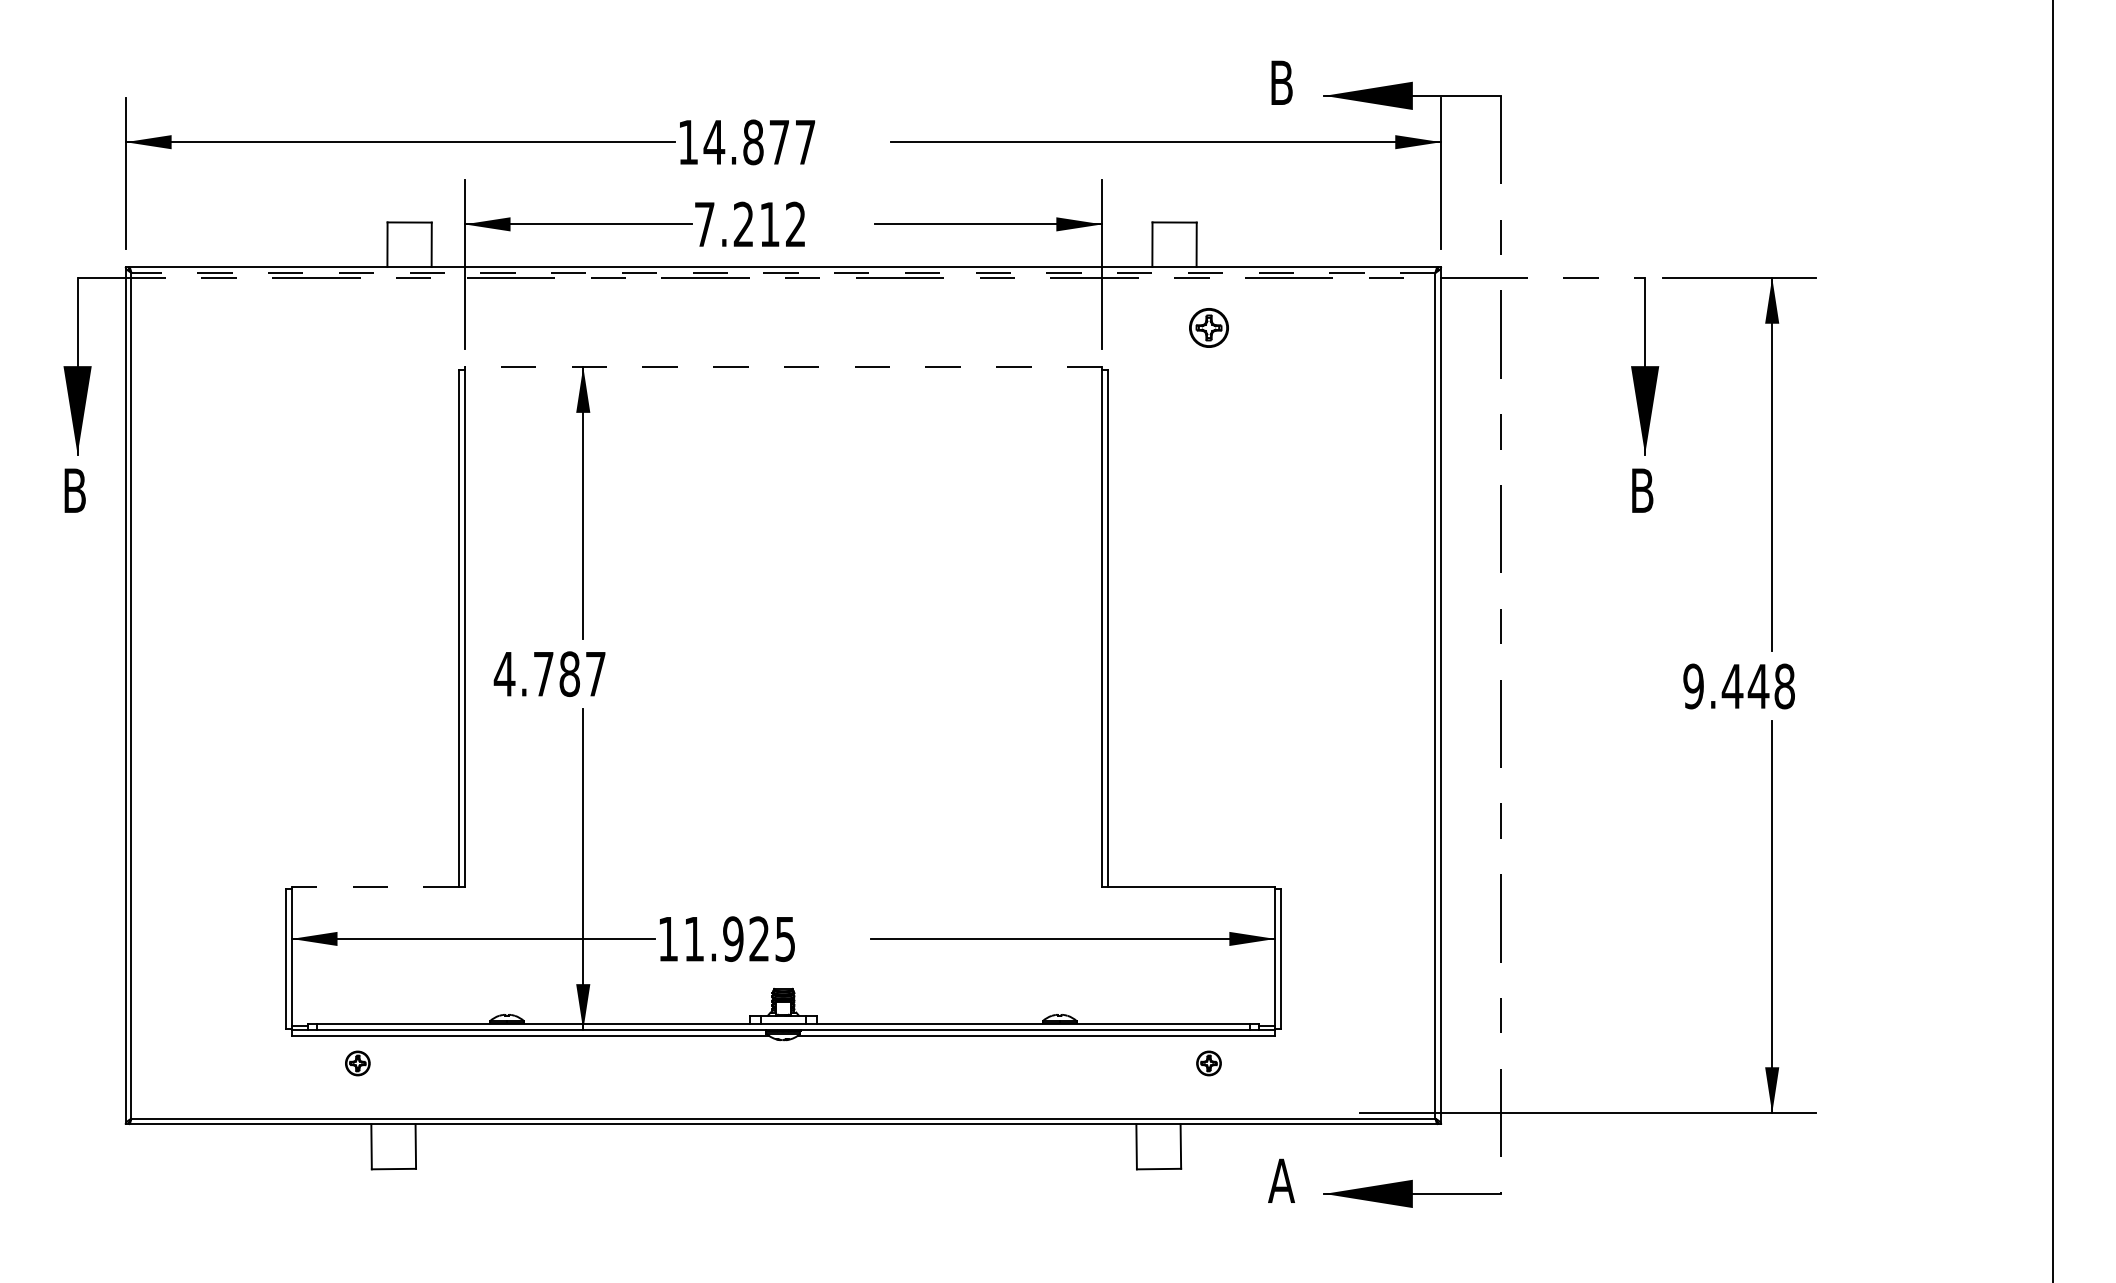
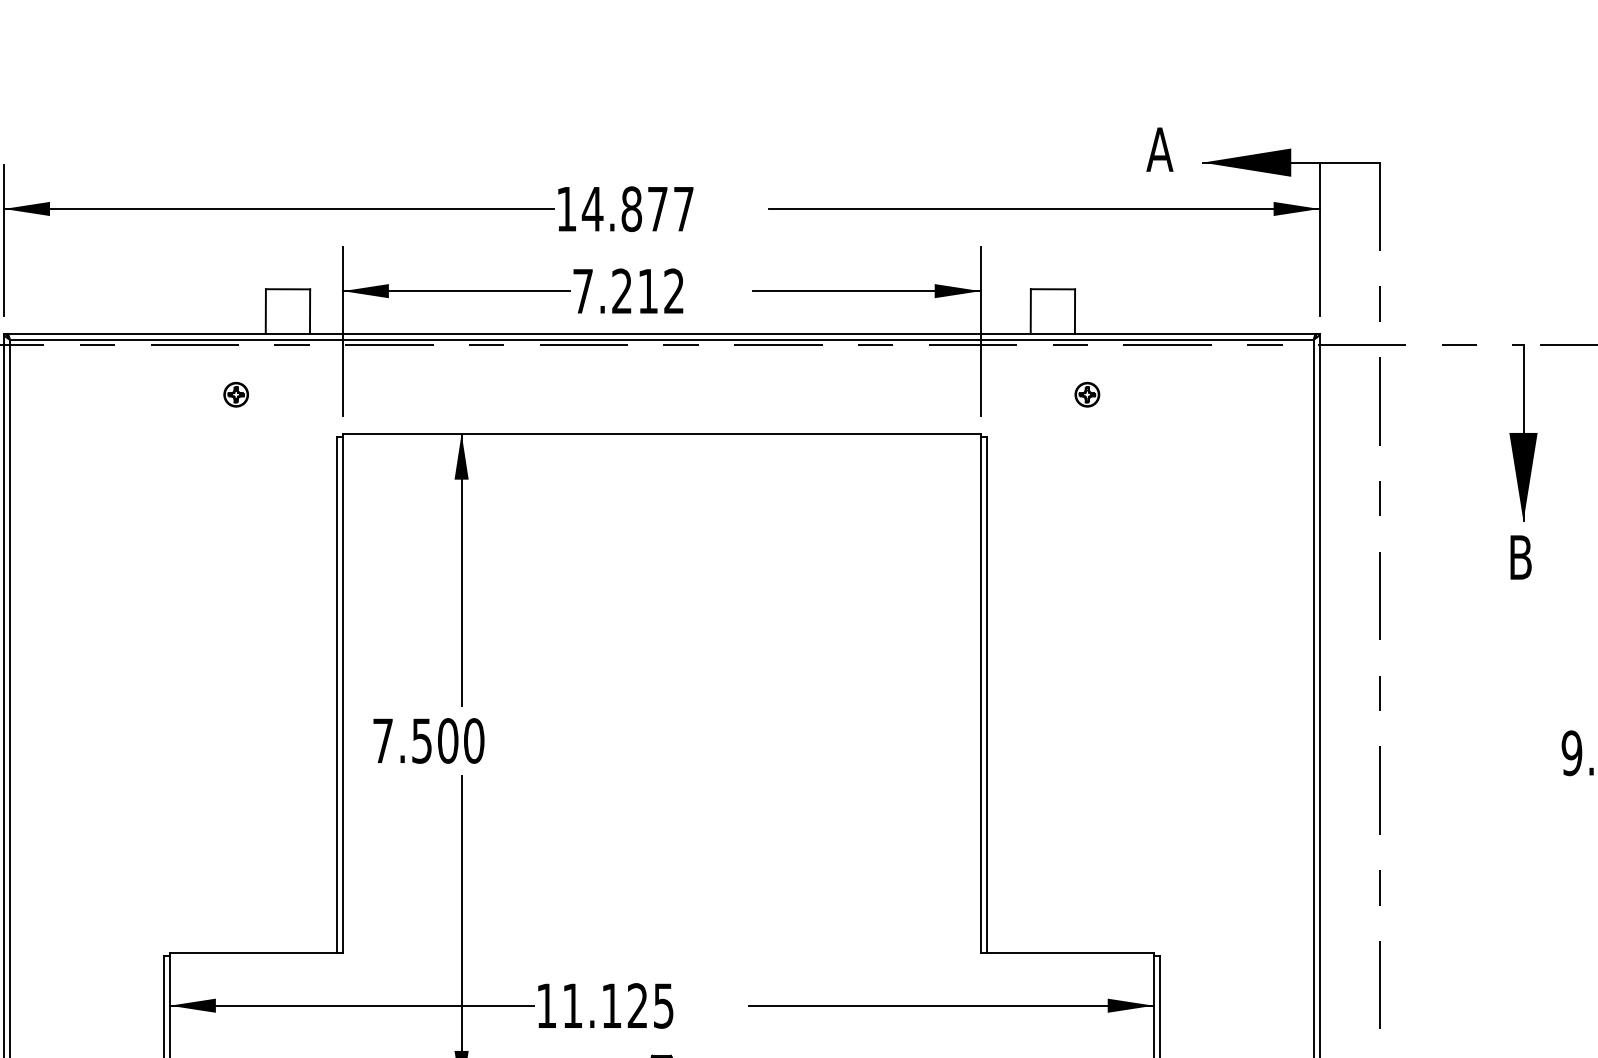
text: (1281, 82) -> (1159, 149), B -> A
line: (783, 272) -> (661, 339), dashed -> solid
part: (357, 327) -> (235, 394), added
part: (1208, 327) -> (1086, 394), size x0.62
line: (783, 366) -> (661, 433), dashed -> solid
text: (549, 674) -> (427, 741), 4.787 -> 7.500
line: (375, 886) -> (253, 953), dashed -> solid
text: (733, 939) -> (611, 1006), 11.925 -> 11.125

